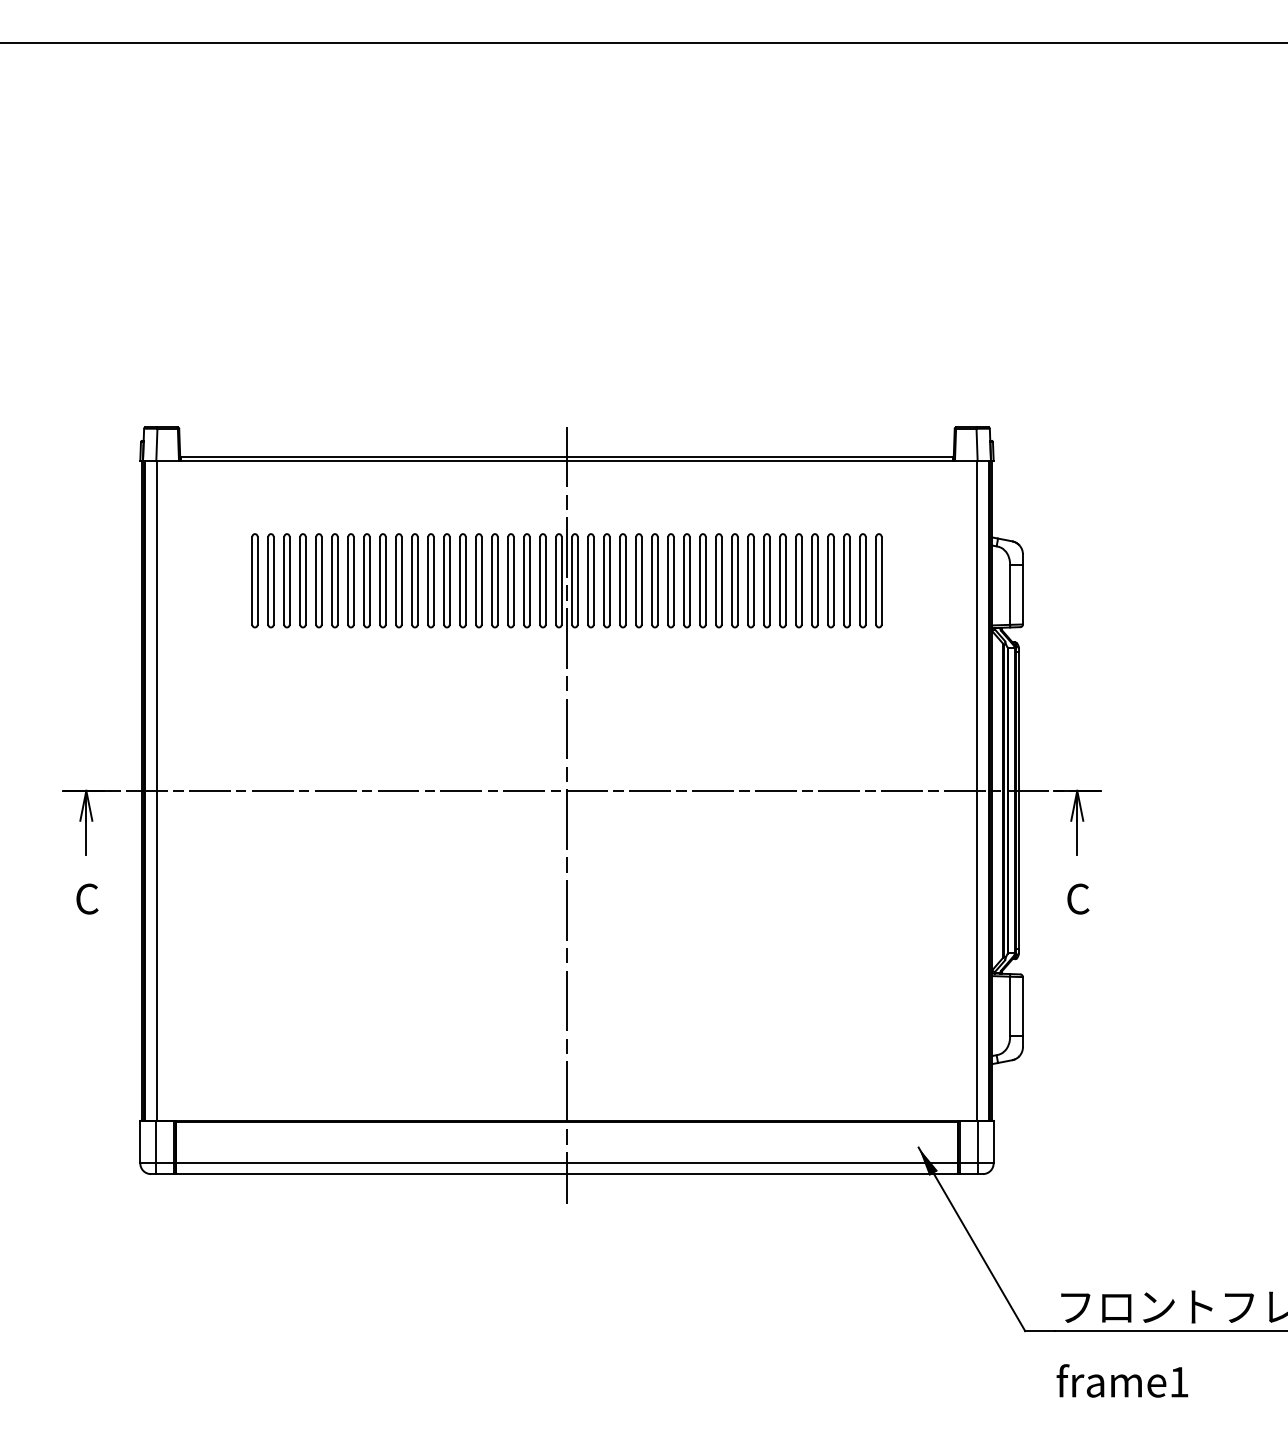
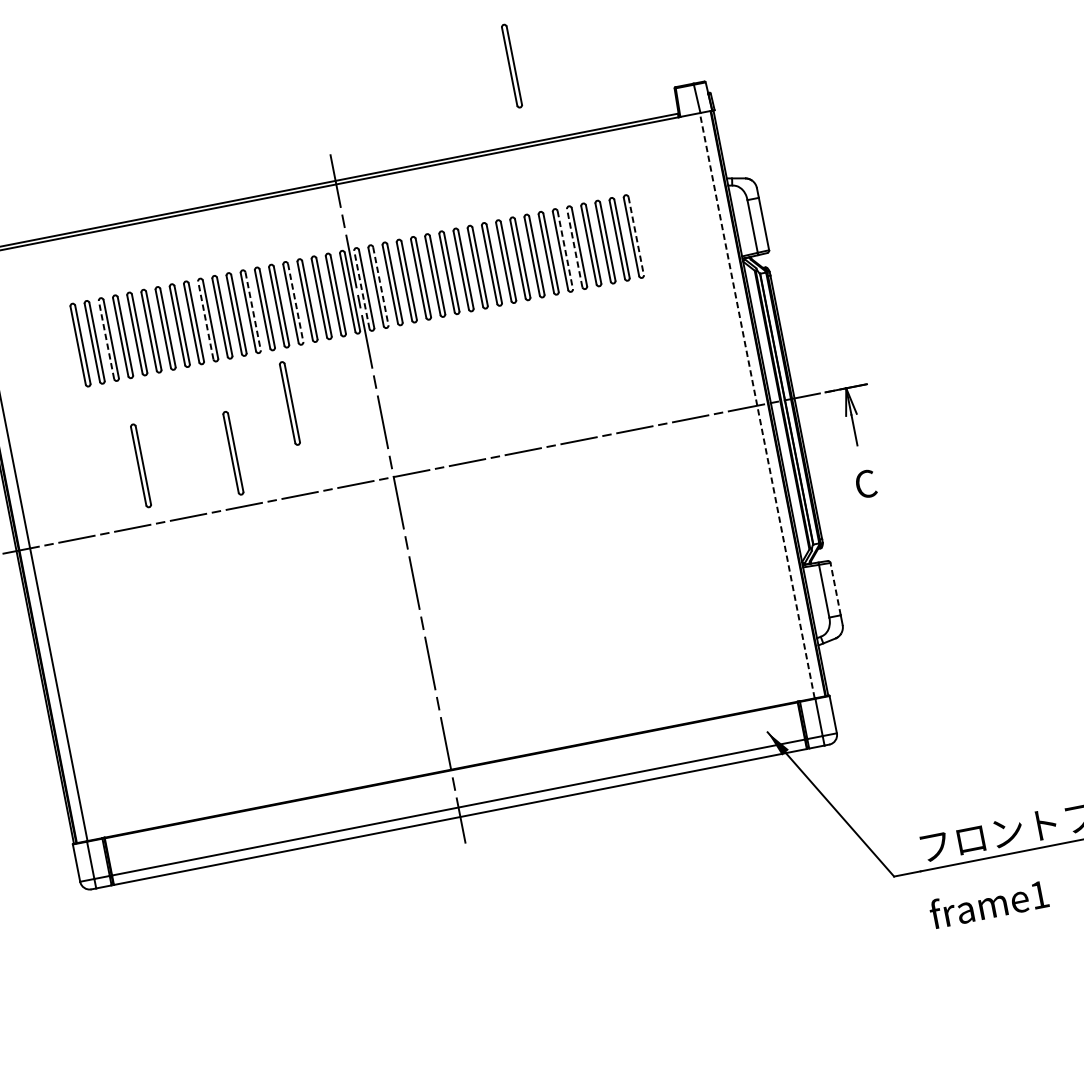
part: (782, 369) -> (511, 65), added
line: (284, 580) -> (106, 339), solid -> dashed
line: (396, 580) -> (205, 320), solid -> dashed
line: (449, 580) -> (252, 311), solid -> dashed
line: (497, 580) -> (295, 302), solid -> dashed
line: (572, 580) -> (362, 289), solid -> dashed
line: (593, 580) -> (380, 285), solid -> dashed
line: (801, 580) -> (565, 249), solid -> dashed
line: (812, 580) -> (574, 247), solid -> dashed
line: (881, 580) -> (636, 235), solid -> dashed
part: (469, 688) -> (289, 403), added
part: (294, 724) -> (140, 465), added
part: (397, 730) -> (232, 453), added
line: (976, 790) -> (756, 405), solid -> dashed
line: (1022, 1006) -> (835, 589), solid -> dashed

